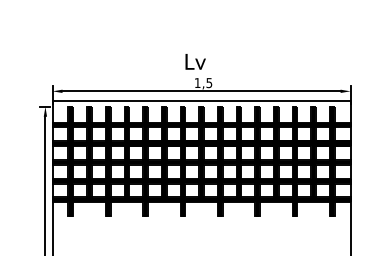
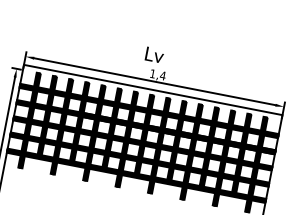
text: (209, 83) -> (163, 76), 1,5 -> 1,4

